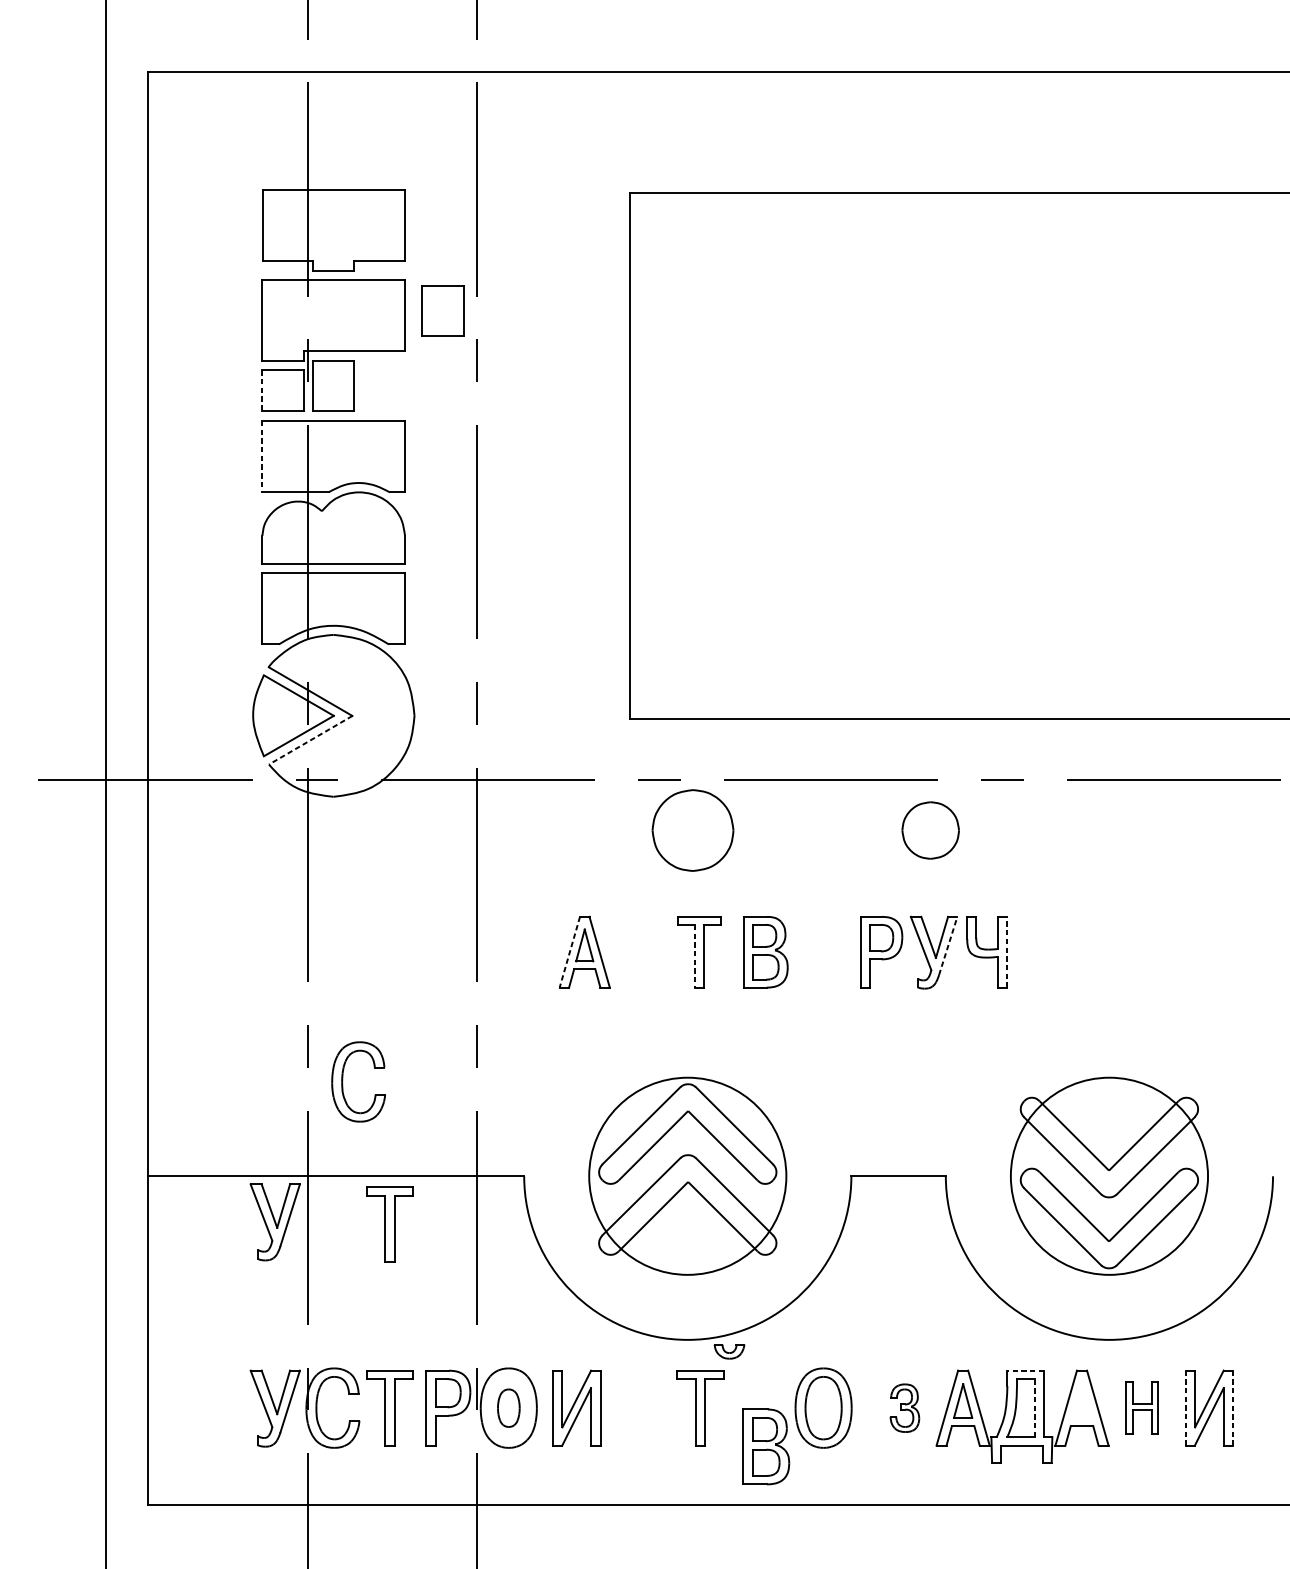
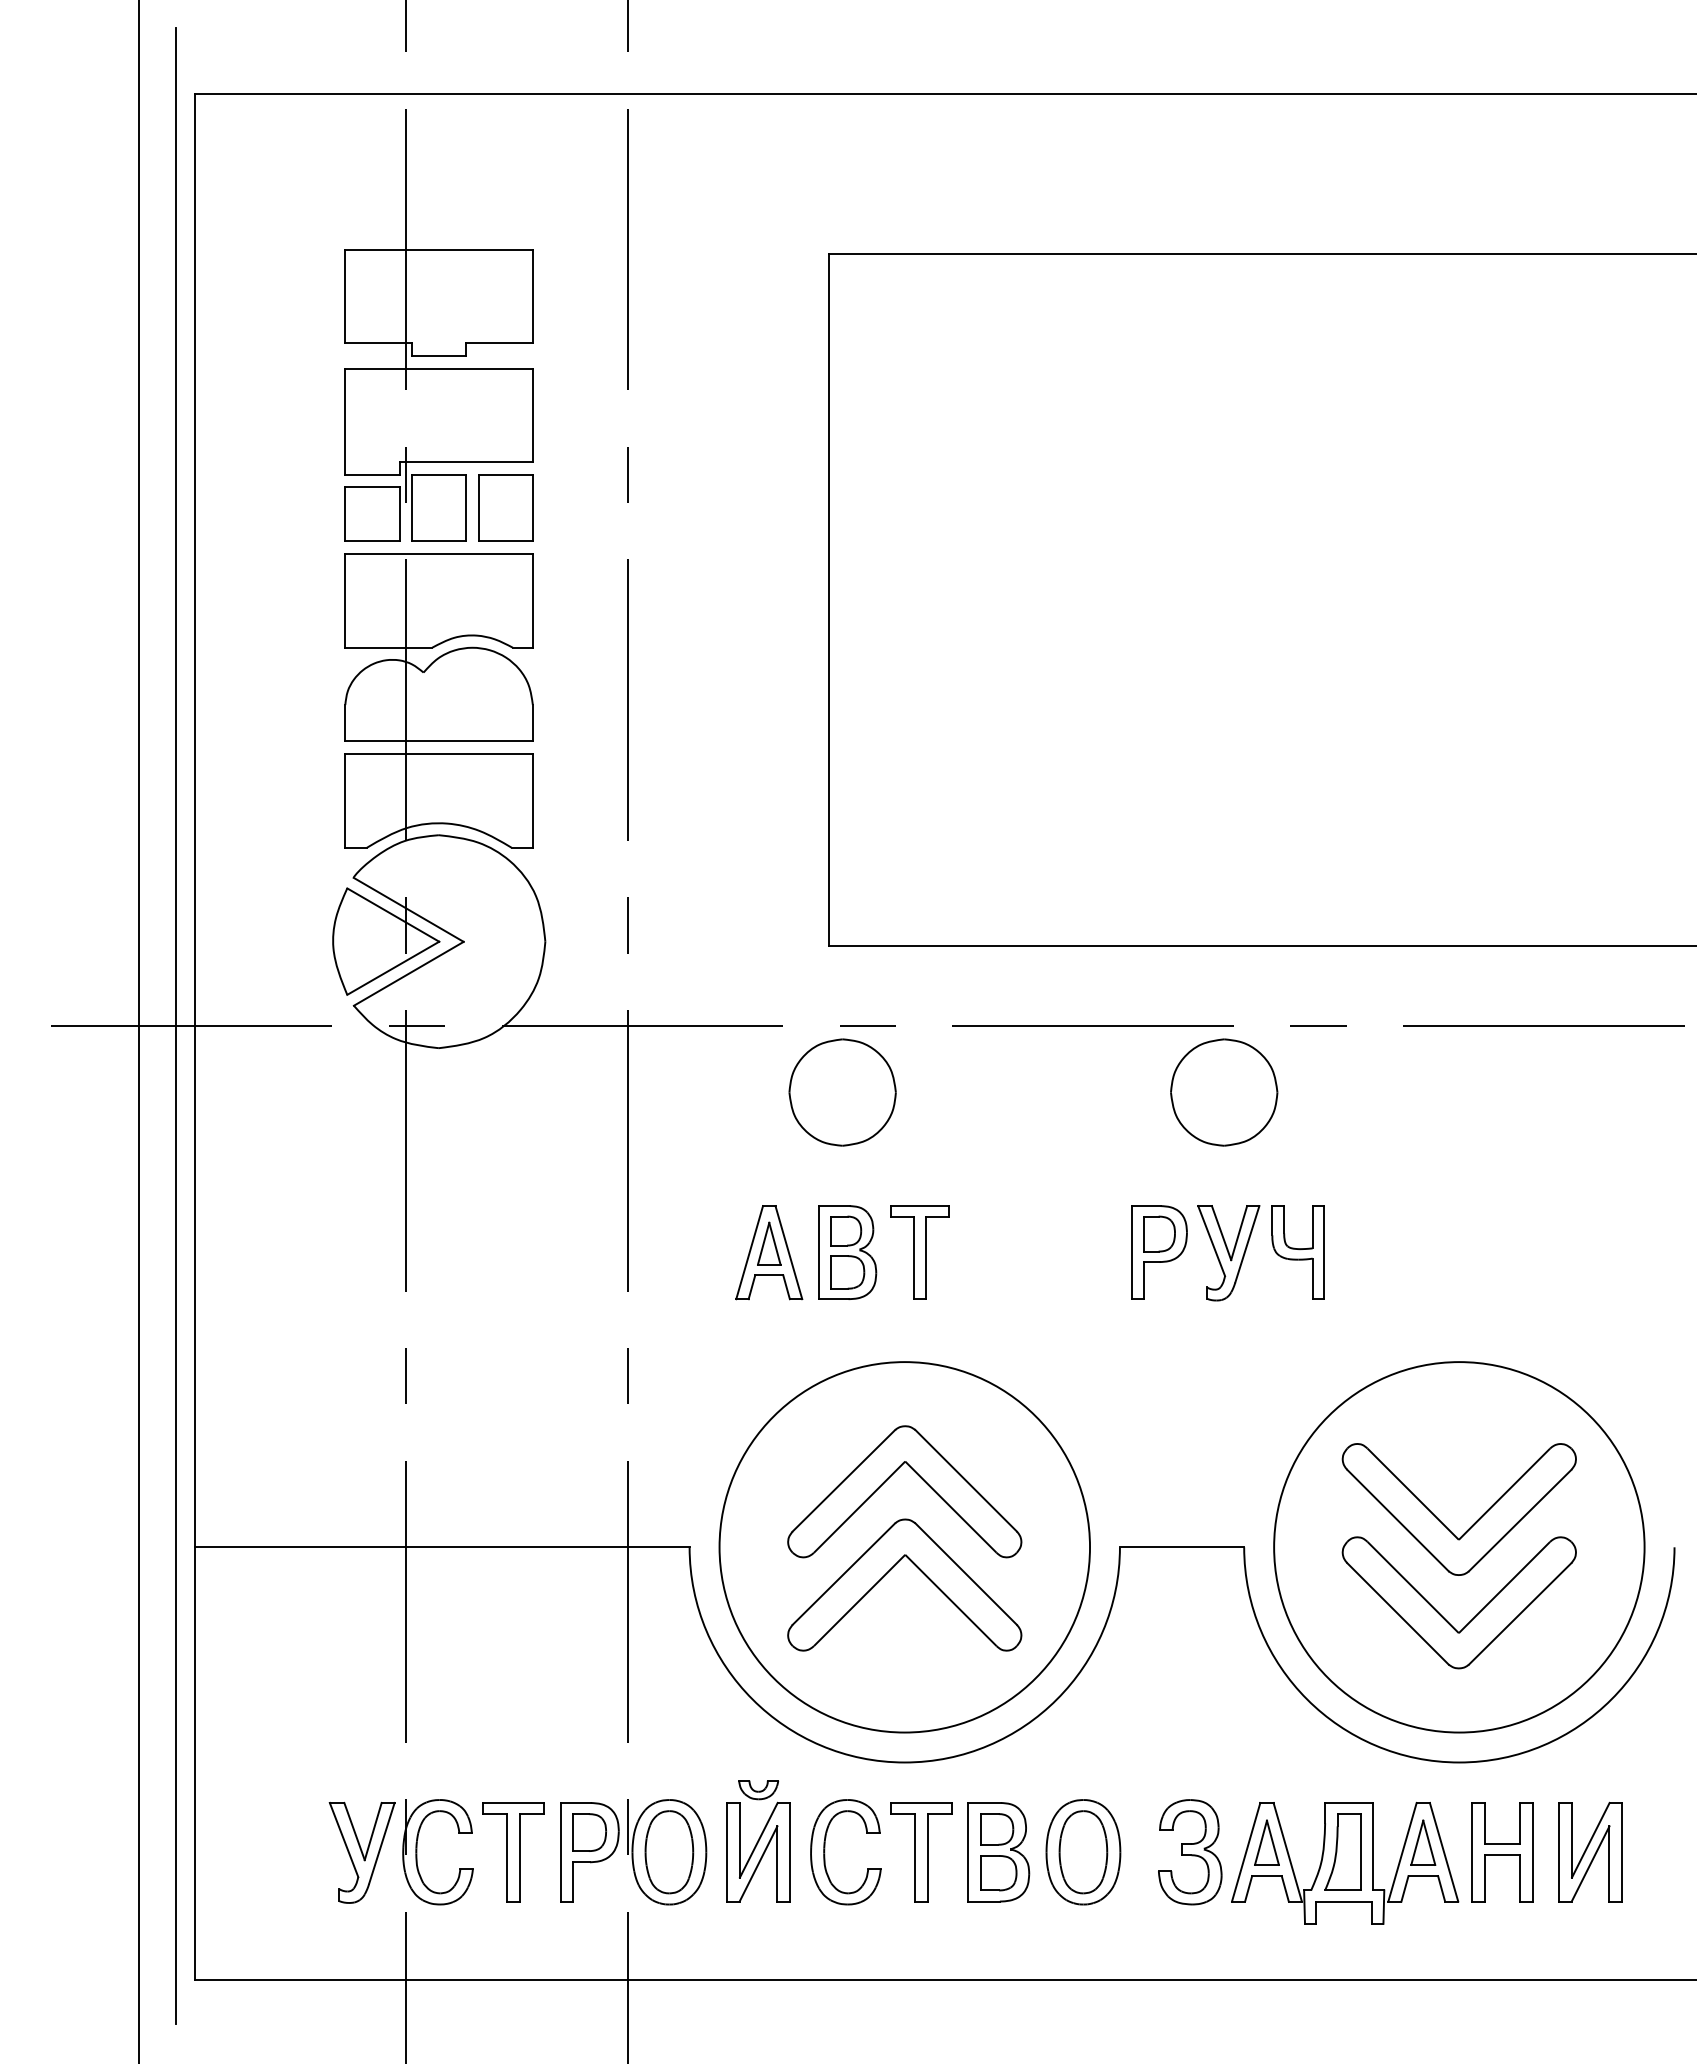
part: (442, 310) -> (505, 507), moved
line: (262, 391) -> (345, 514), dashed -> solid
line: (262, 456) -> (345, 600), dashed -> solid
line: (310, 740) -> (408, 974), dashed -> solid
line: (133, 779) -> (175, 1025), added
part: (692, 830) -> (842, 1092), moved
part: (930, 830) -> (1224, 1092), size x1.43
line: (948, 945) -> (1247, 1243), dashed -> solid
line: (569, 952) -> (749, 1253), dashed -> solid
part: (765, 952) -> (847, 1252), moved
line: (1006, 952) -> (1324, 1252), dashed -> solid
line: (695, 956) -> (914, 1258), dashed -> solid
part: (343, 1082) -> (825, 1852), moved
circle: (687, 1176) -> (904, 1547), size x1.43
circle: (1109, 1176) -> (1459, 1547), size x1.43
part: (274, 1222) -> (361, 1607), removed
part: (390, 1225) -> (513, 1611), removed
part: (729, 1352) -> (758, 1790), moved
line: (1025, 1370) -> (1348, 1802), dashed -> solid
part: (1082, 1400) -> (1423, 1842), added
line: (1034, 1407) -> (1360, 1851), dashed -> solid
line: (1232, 1407) -> (1621, 1851), dashed -> solid
part: (508, 1408) -> (669, 1852), size x1.67
part: (905, 1408) -> (1190, 1852), size x1.67
part: (1142, 1408) -> (1502, 1852), size x1.43
line: (1185, 1408) -> (1559, 1852), dashed -> solid
part: (765, 1447) -> (998, 1852), moved

